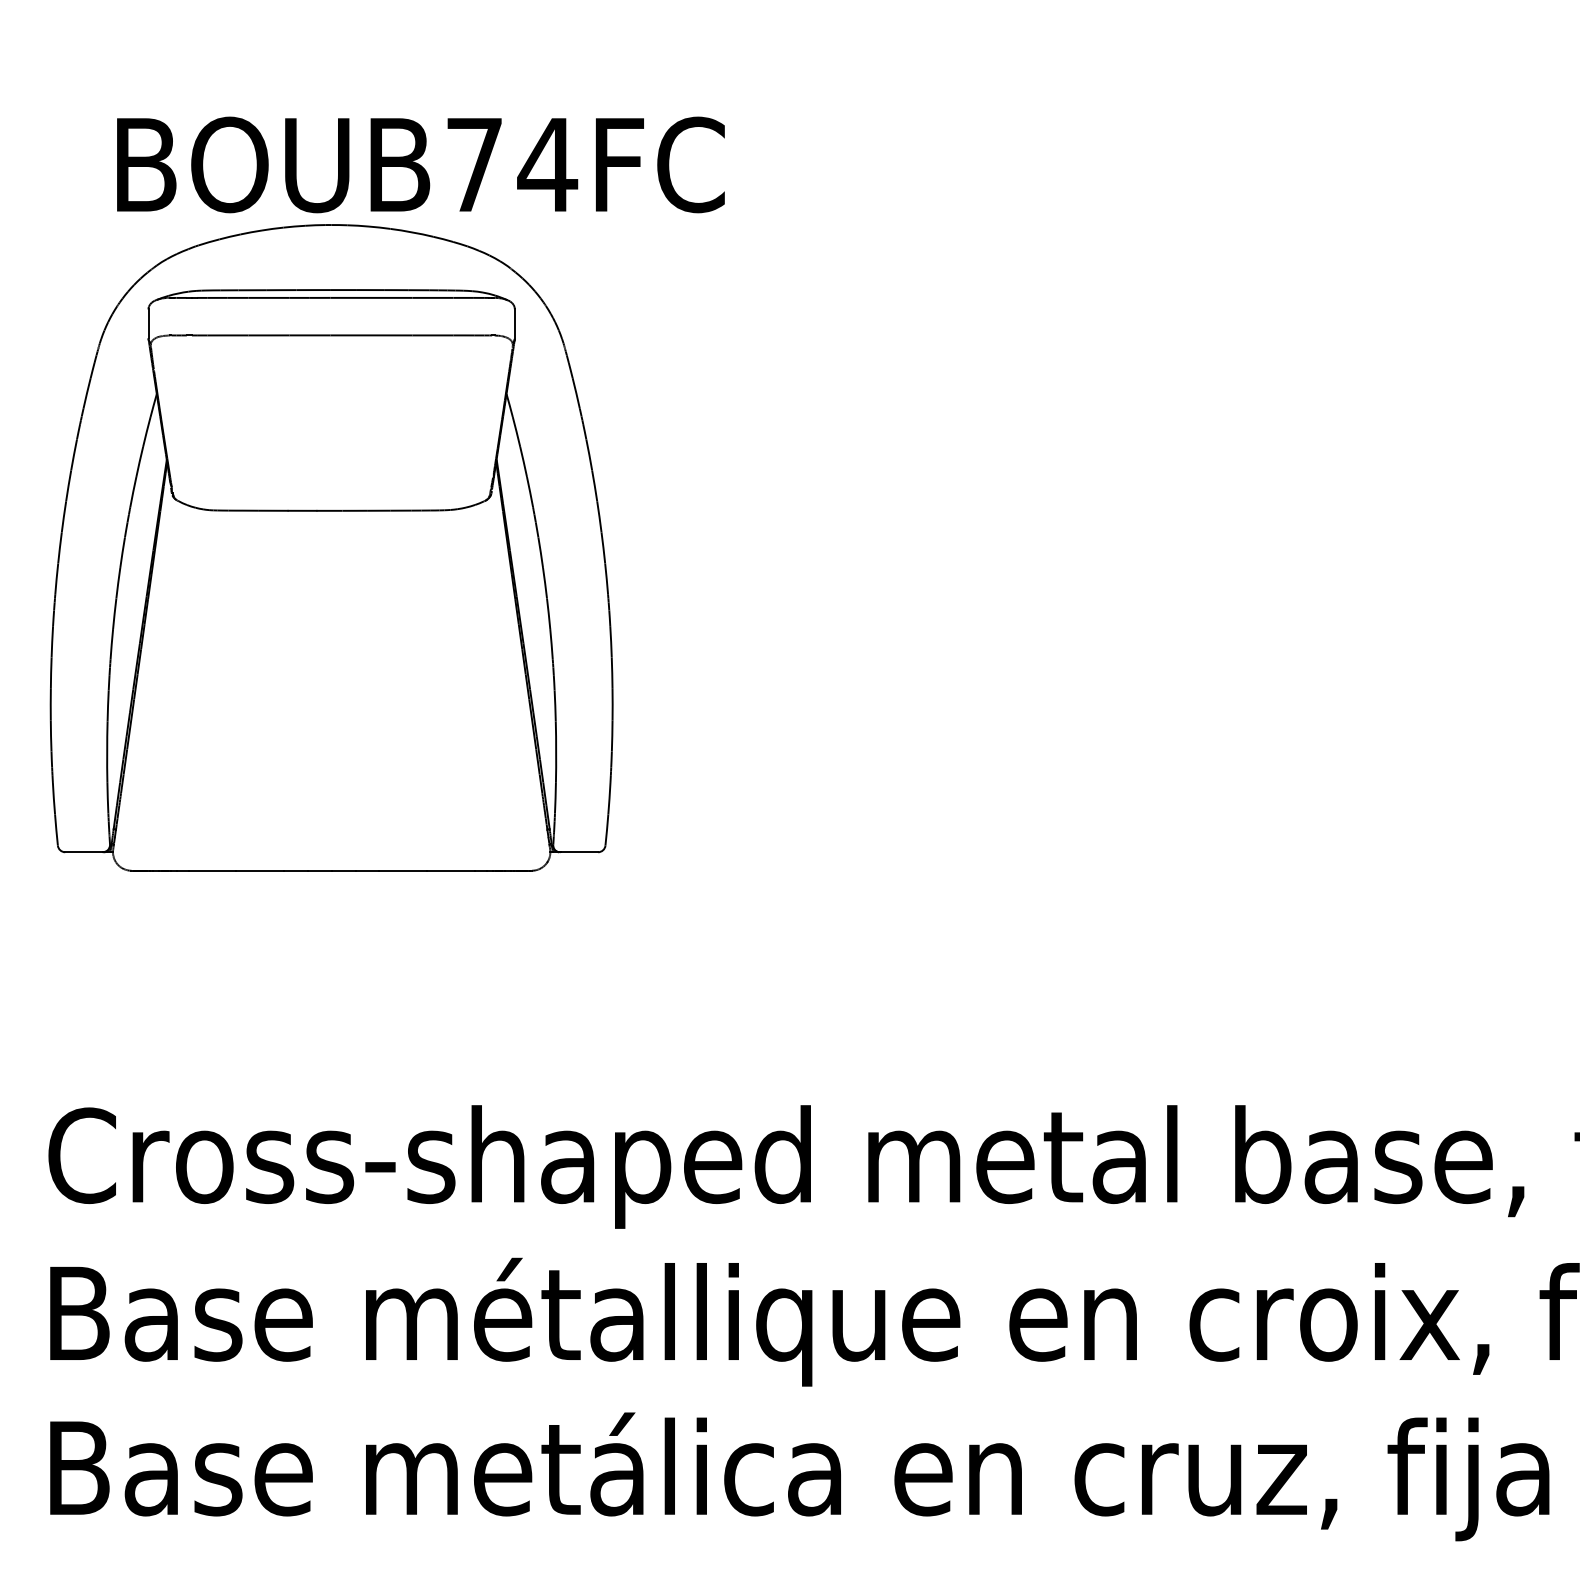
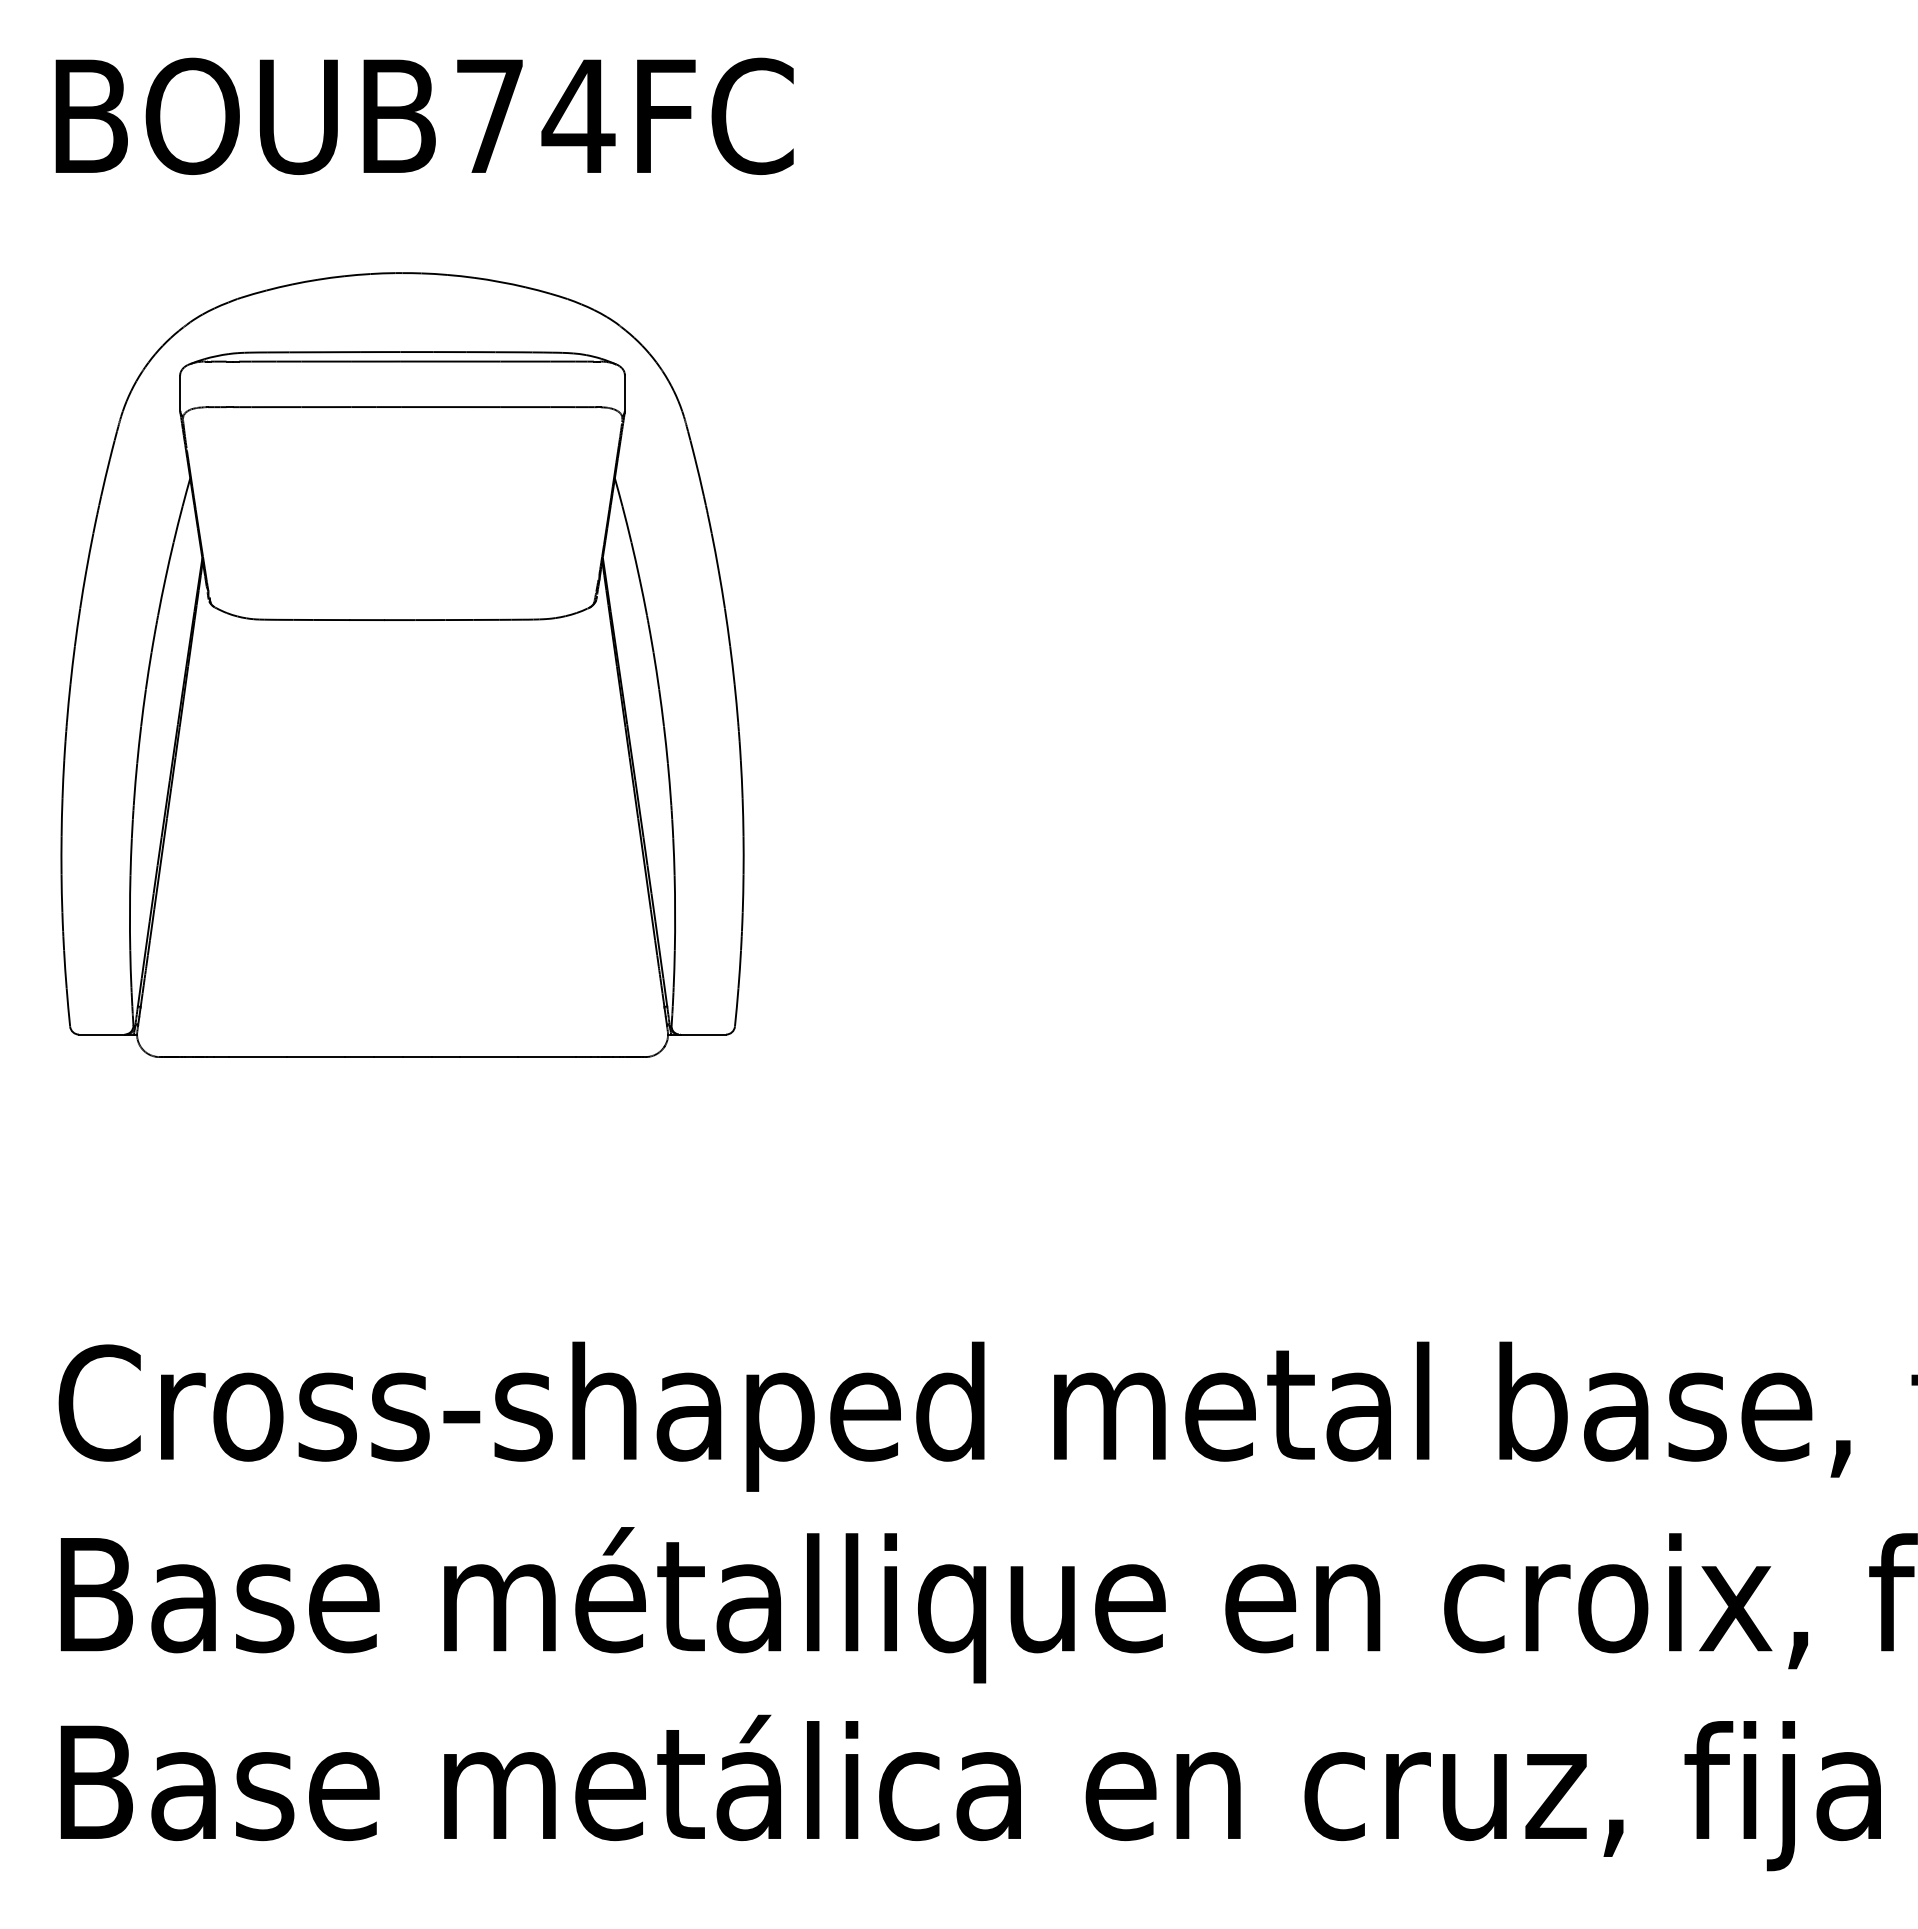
text: (420, 164) -> (424, 115), moved

